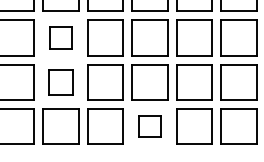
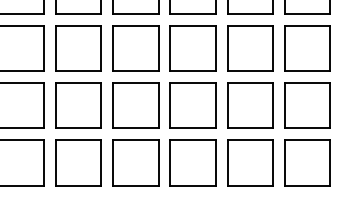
part: (60, 37) -> (78, 48), size x1.67
part: (60, 82) -> (78, 105), size x1.43
part: (149, 126) -> (192, 162), size x1.67

